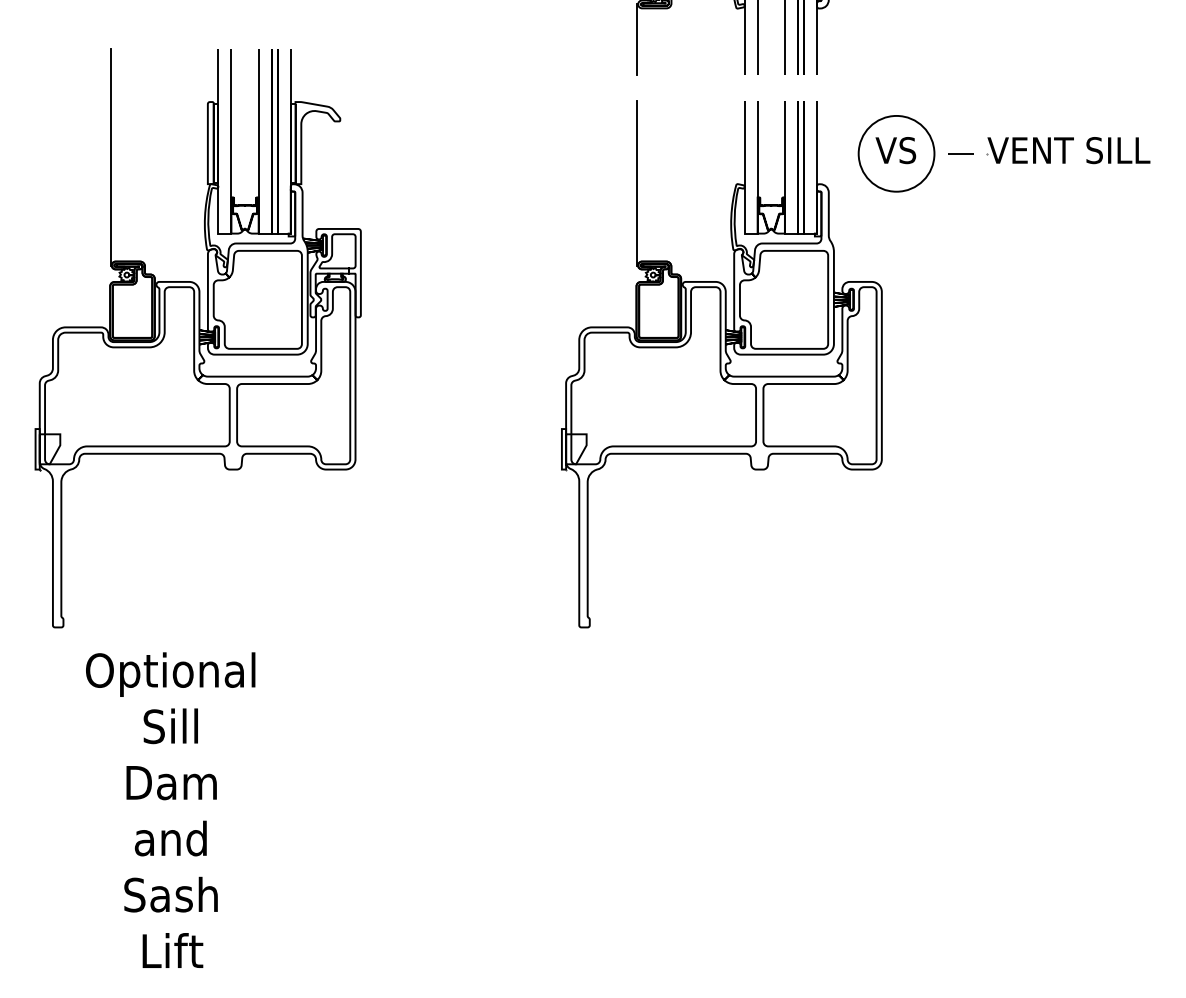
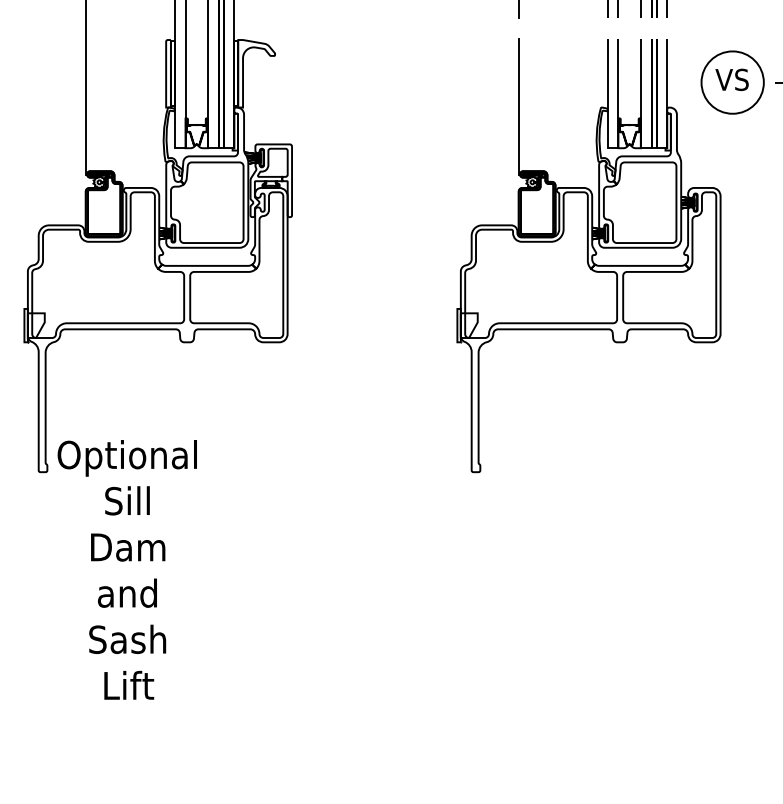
text: (170, 809) -> (127, 569), moved

